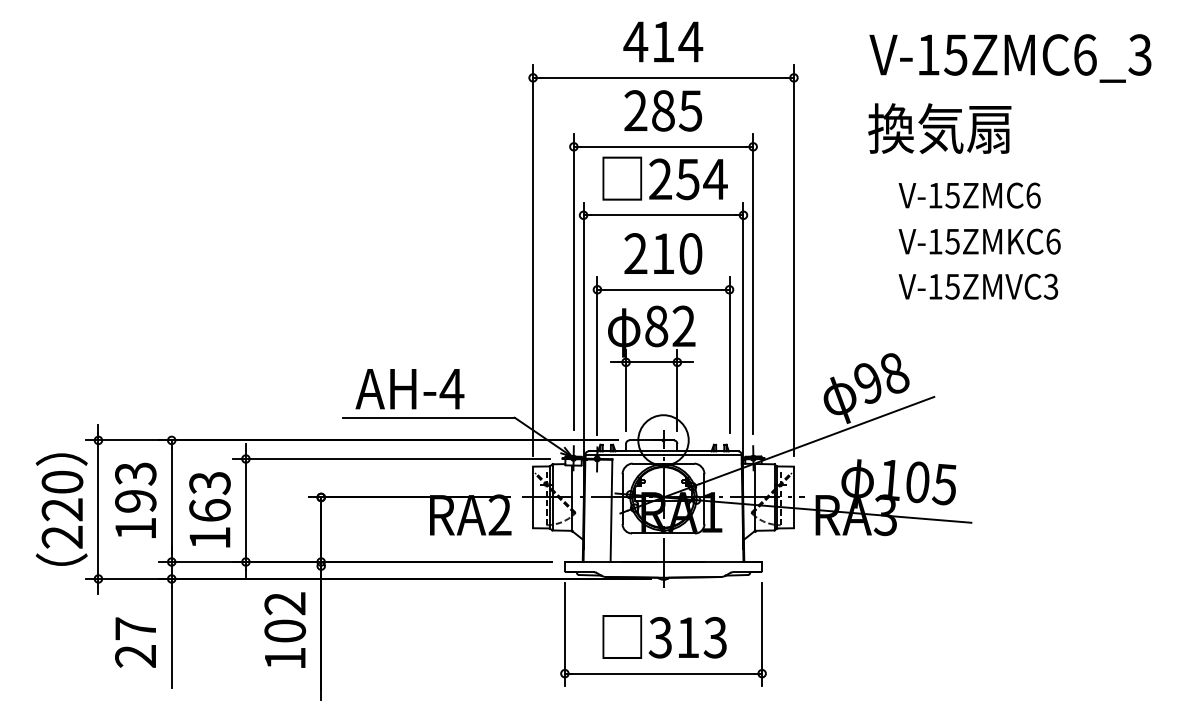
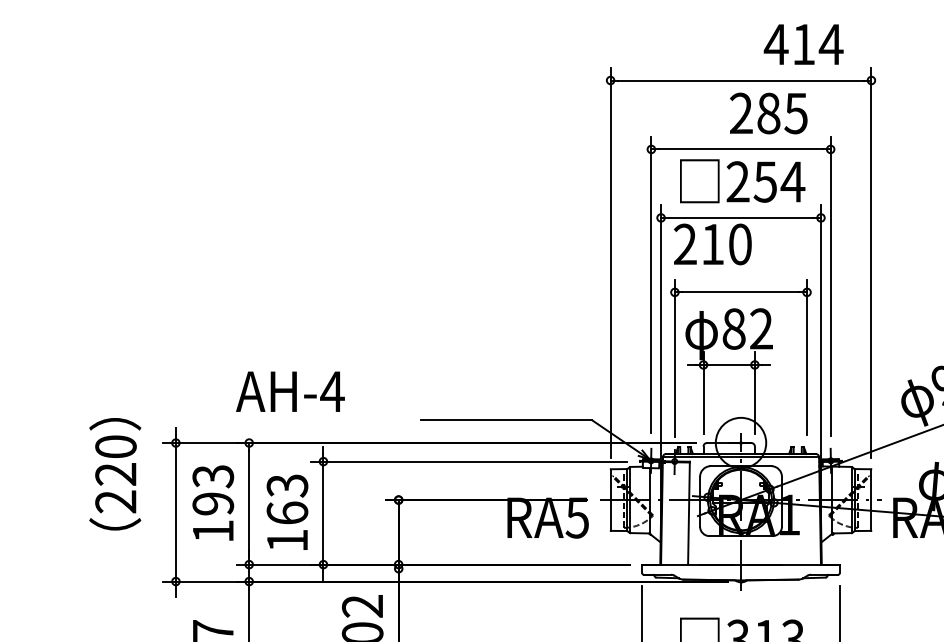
text: (663, 41) -> (803, 44), moved
text: (662, 110) -> (767, 113), moved
text: (663, 253) -> (712, 244), moved
text: (409, 389) -> (289, 392), moved
text: (61, 509) -> (114, 474), moved
text: (499, 515) -> (576, 518), RA2 -> RA5

